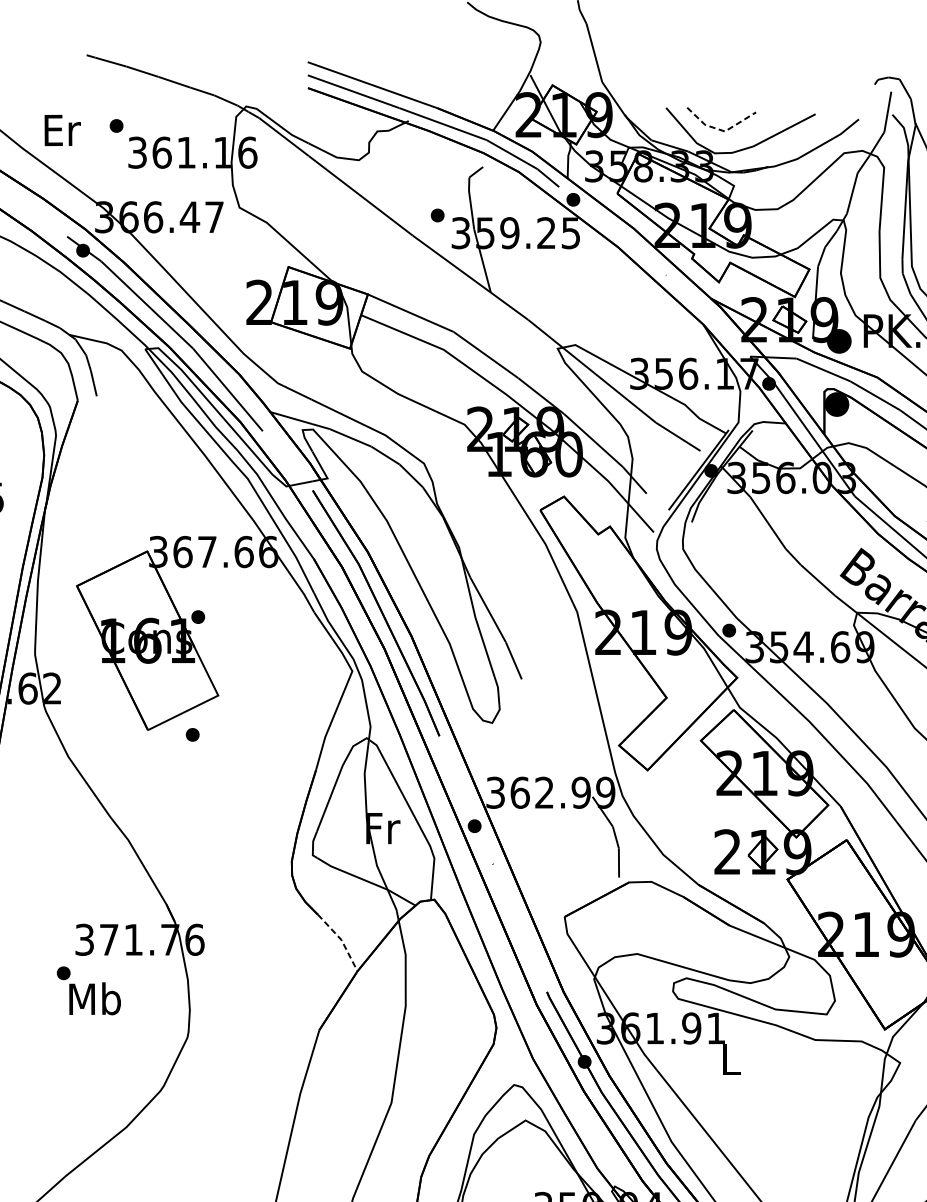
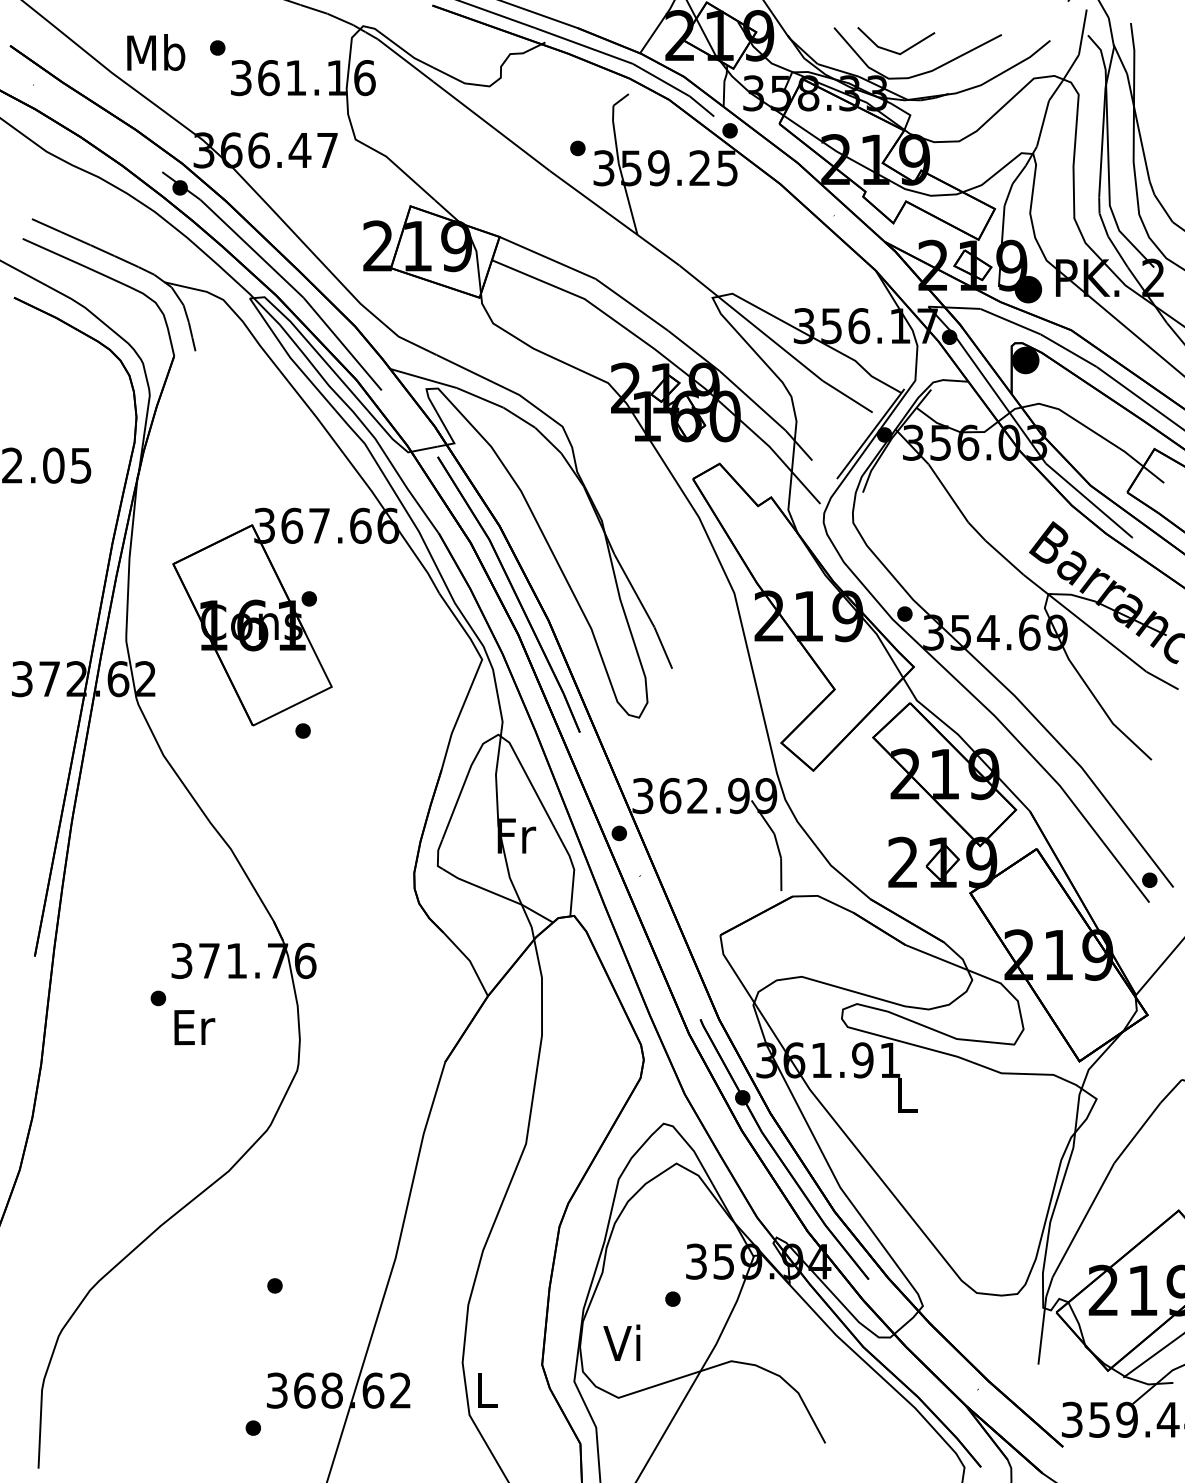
text: (62, 129) -> (156, 52), Er -> Mb
line: (720, 129) -> (895, 52), dashed -> solid
line: (341, 939) -> (469, 960), dashed -> solid
text: (95, 998) -> (193, 1026), Mb -> Er

